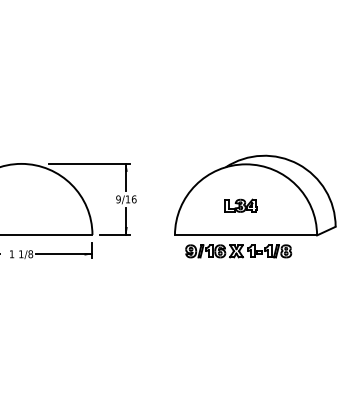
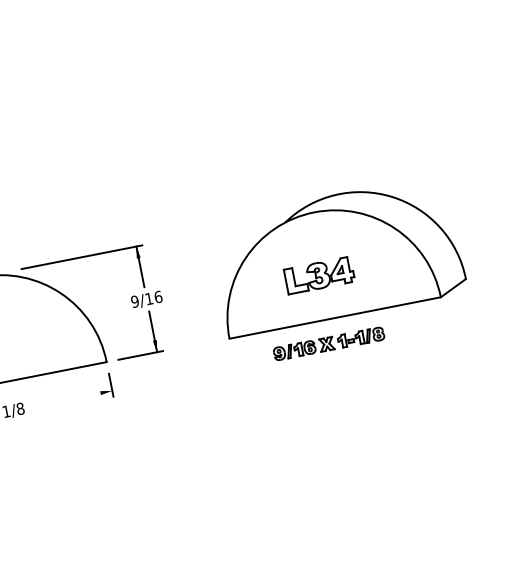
part: (240, 205) -> (318, 275), size x1.4
part: (238, 251) -> (328, 344), size x0.7
line: (64, 254) -> (70, 399), removed

